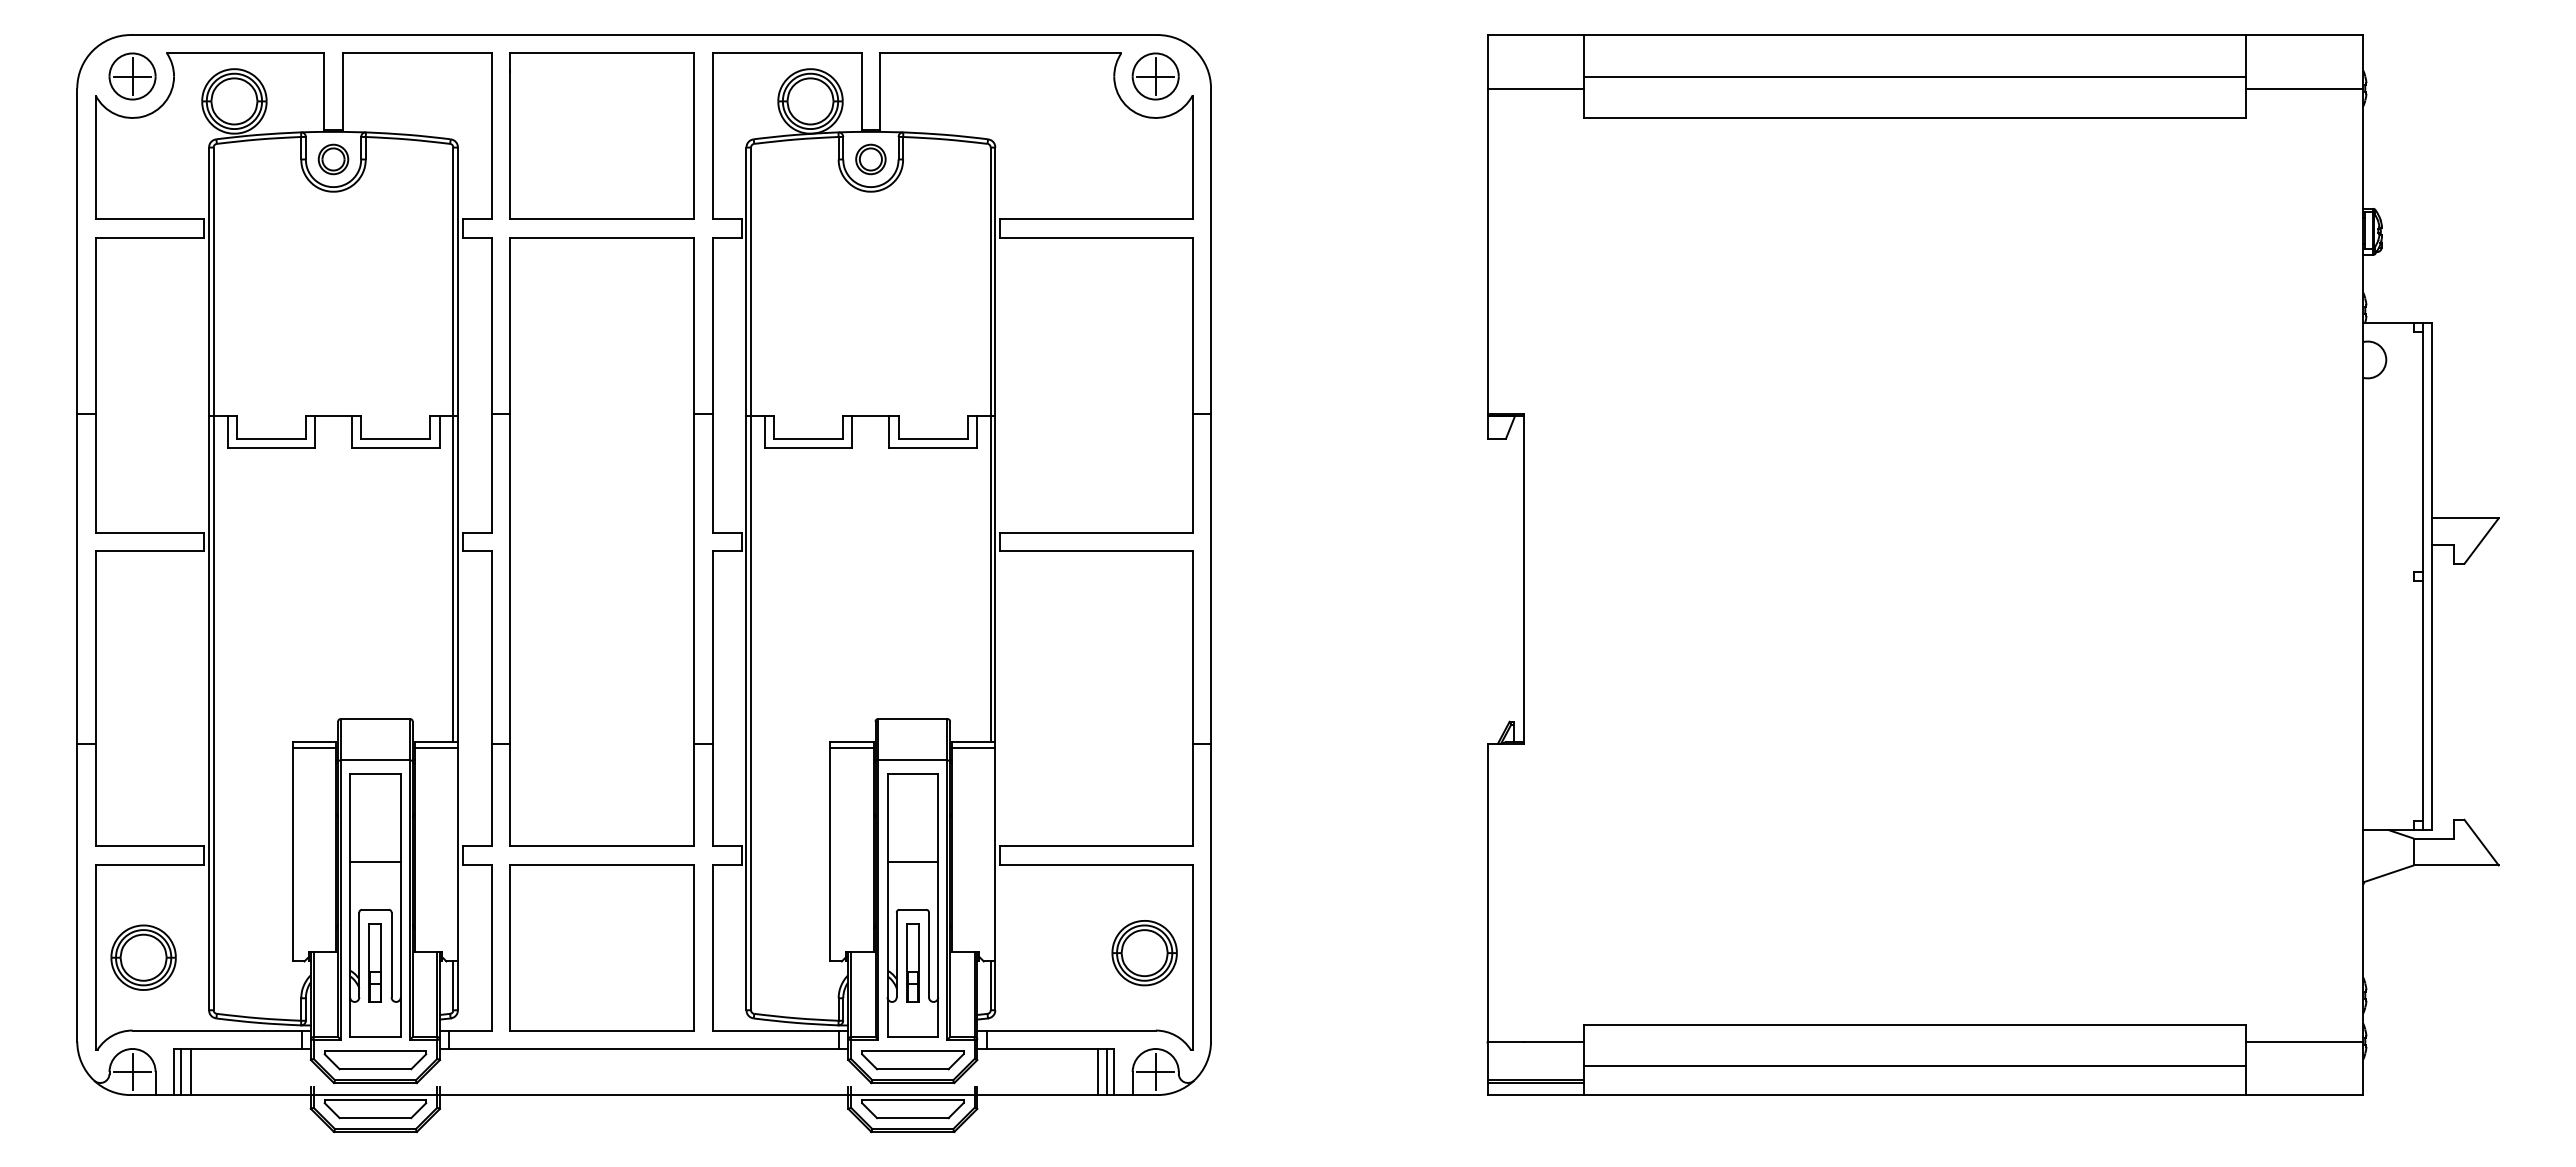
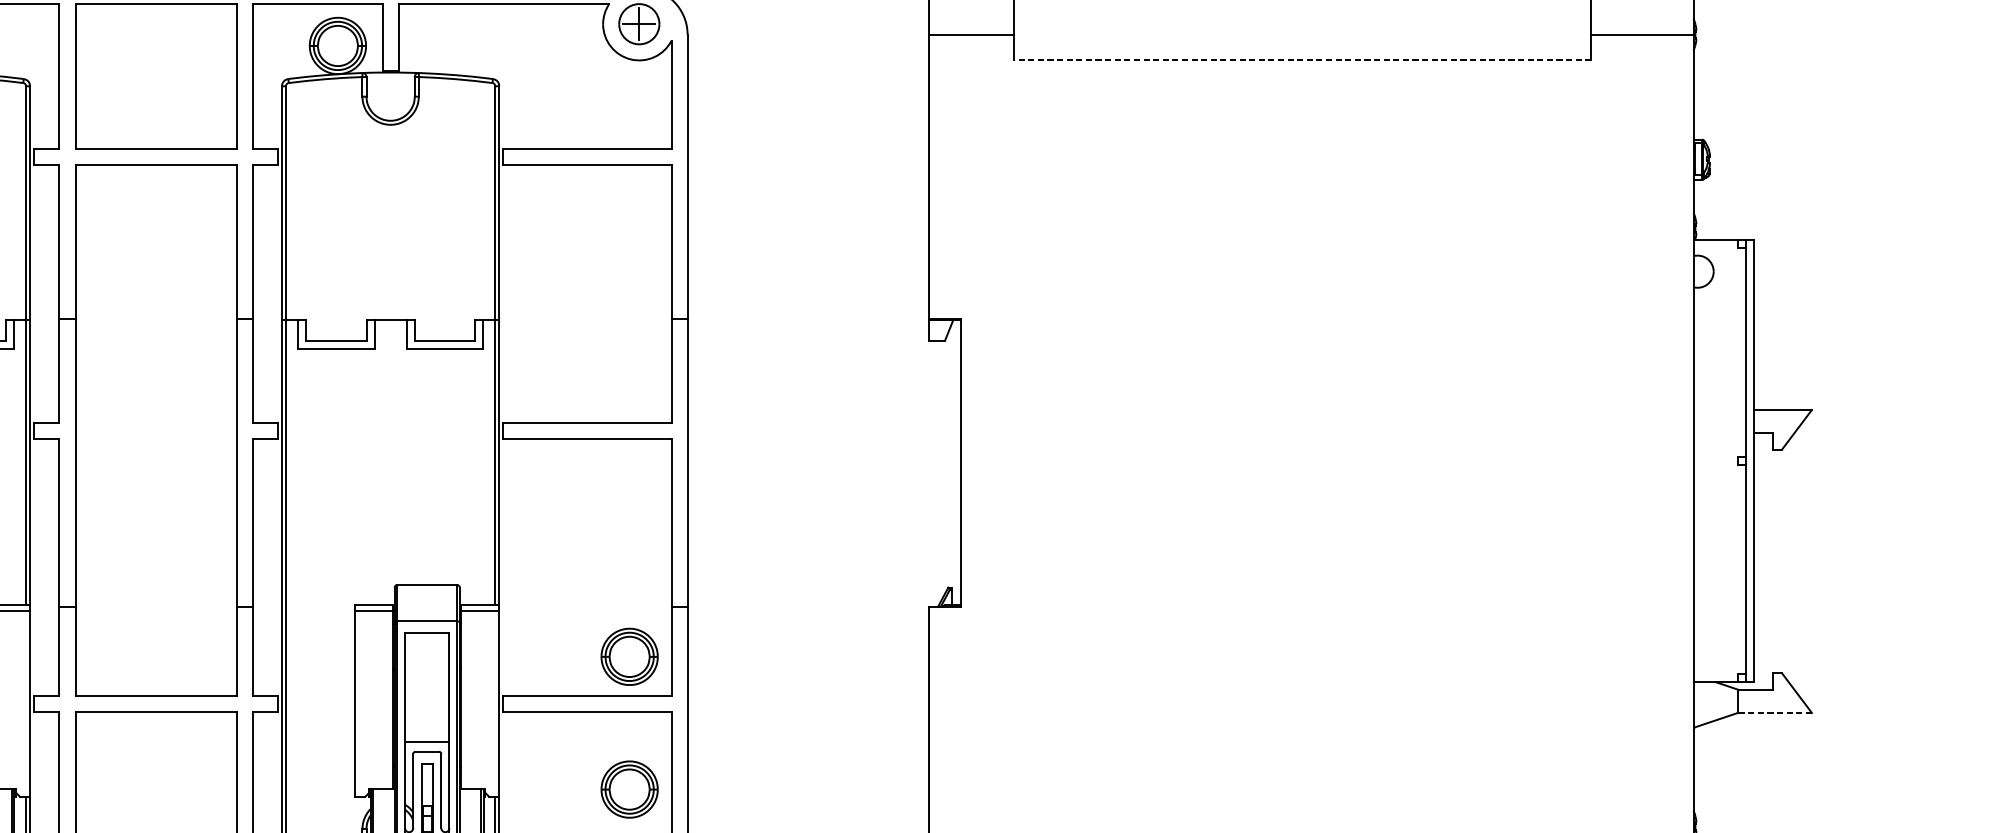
line: (1915, 76) -> (1302, 24), removed
line: (1915, 118) -> (1302, 60), solid -> dashed
part: (870, 159) -> (390, 96), removed
part: (1144, 801) -> (629, 657), added
line: (912, 861) -> (426, 741), moved
line: (2455, 865) -> (1774, 713), solid -> dashed

